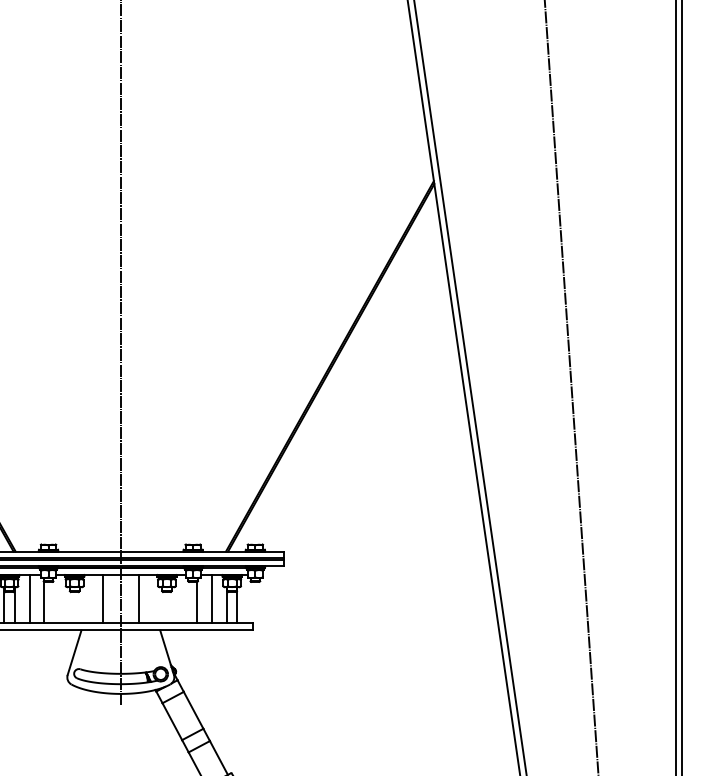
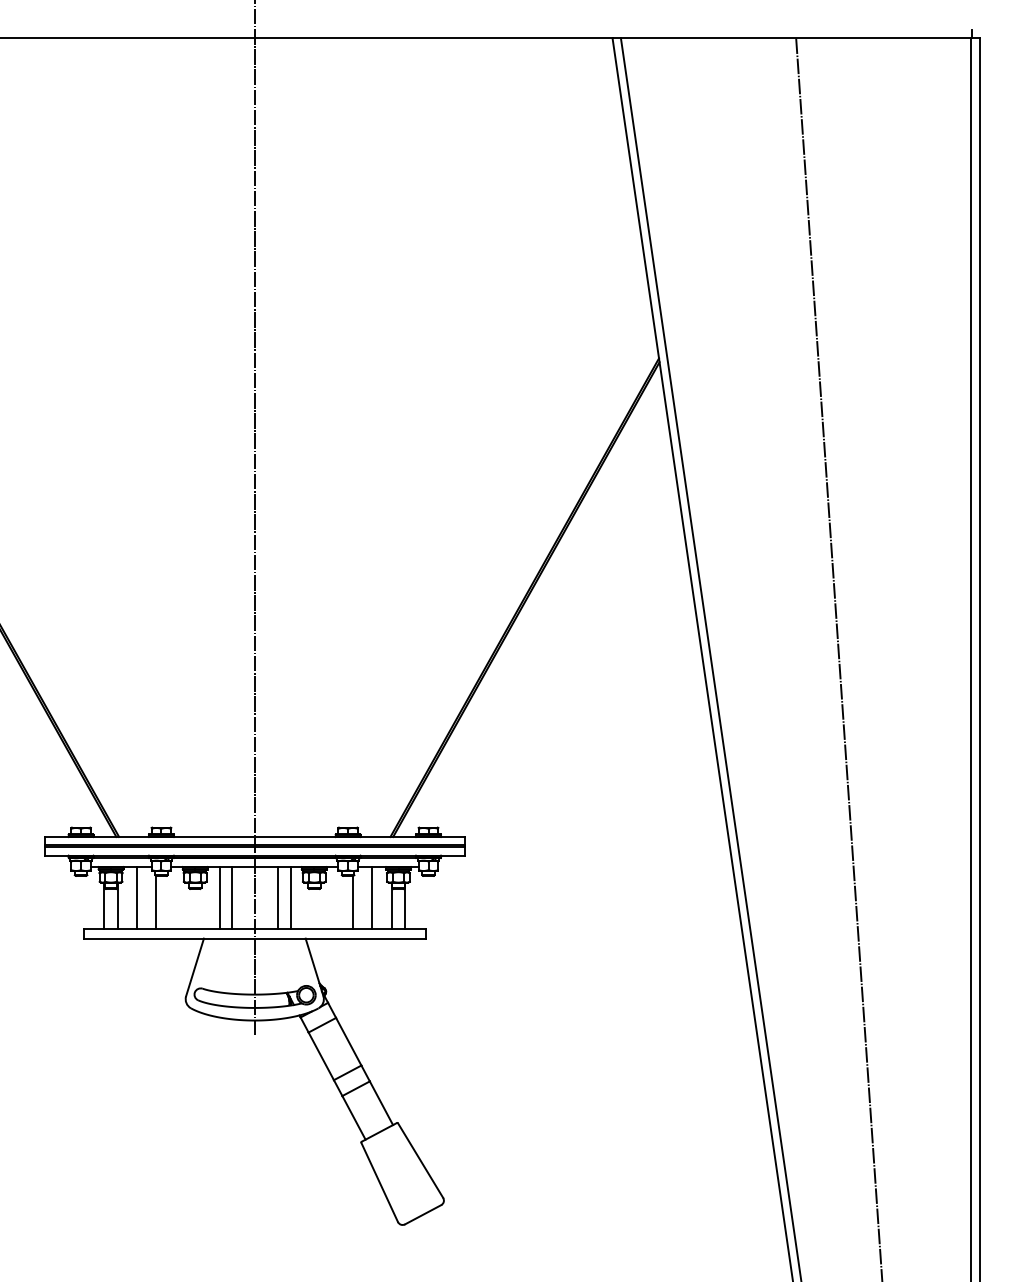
line: (93, 599) -> (219, 898), added
line: (148, 599) -> (290, 898), added

